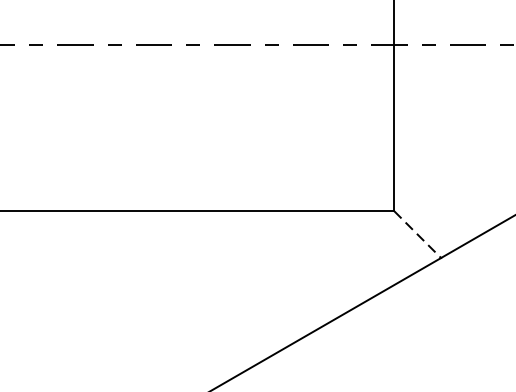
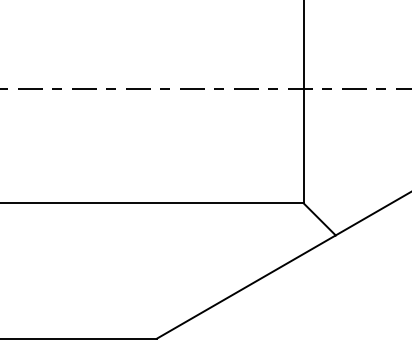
line: (417, 234) -> (319, 219), dashed -> solid

